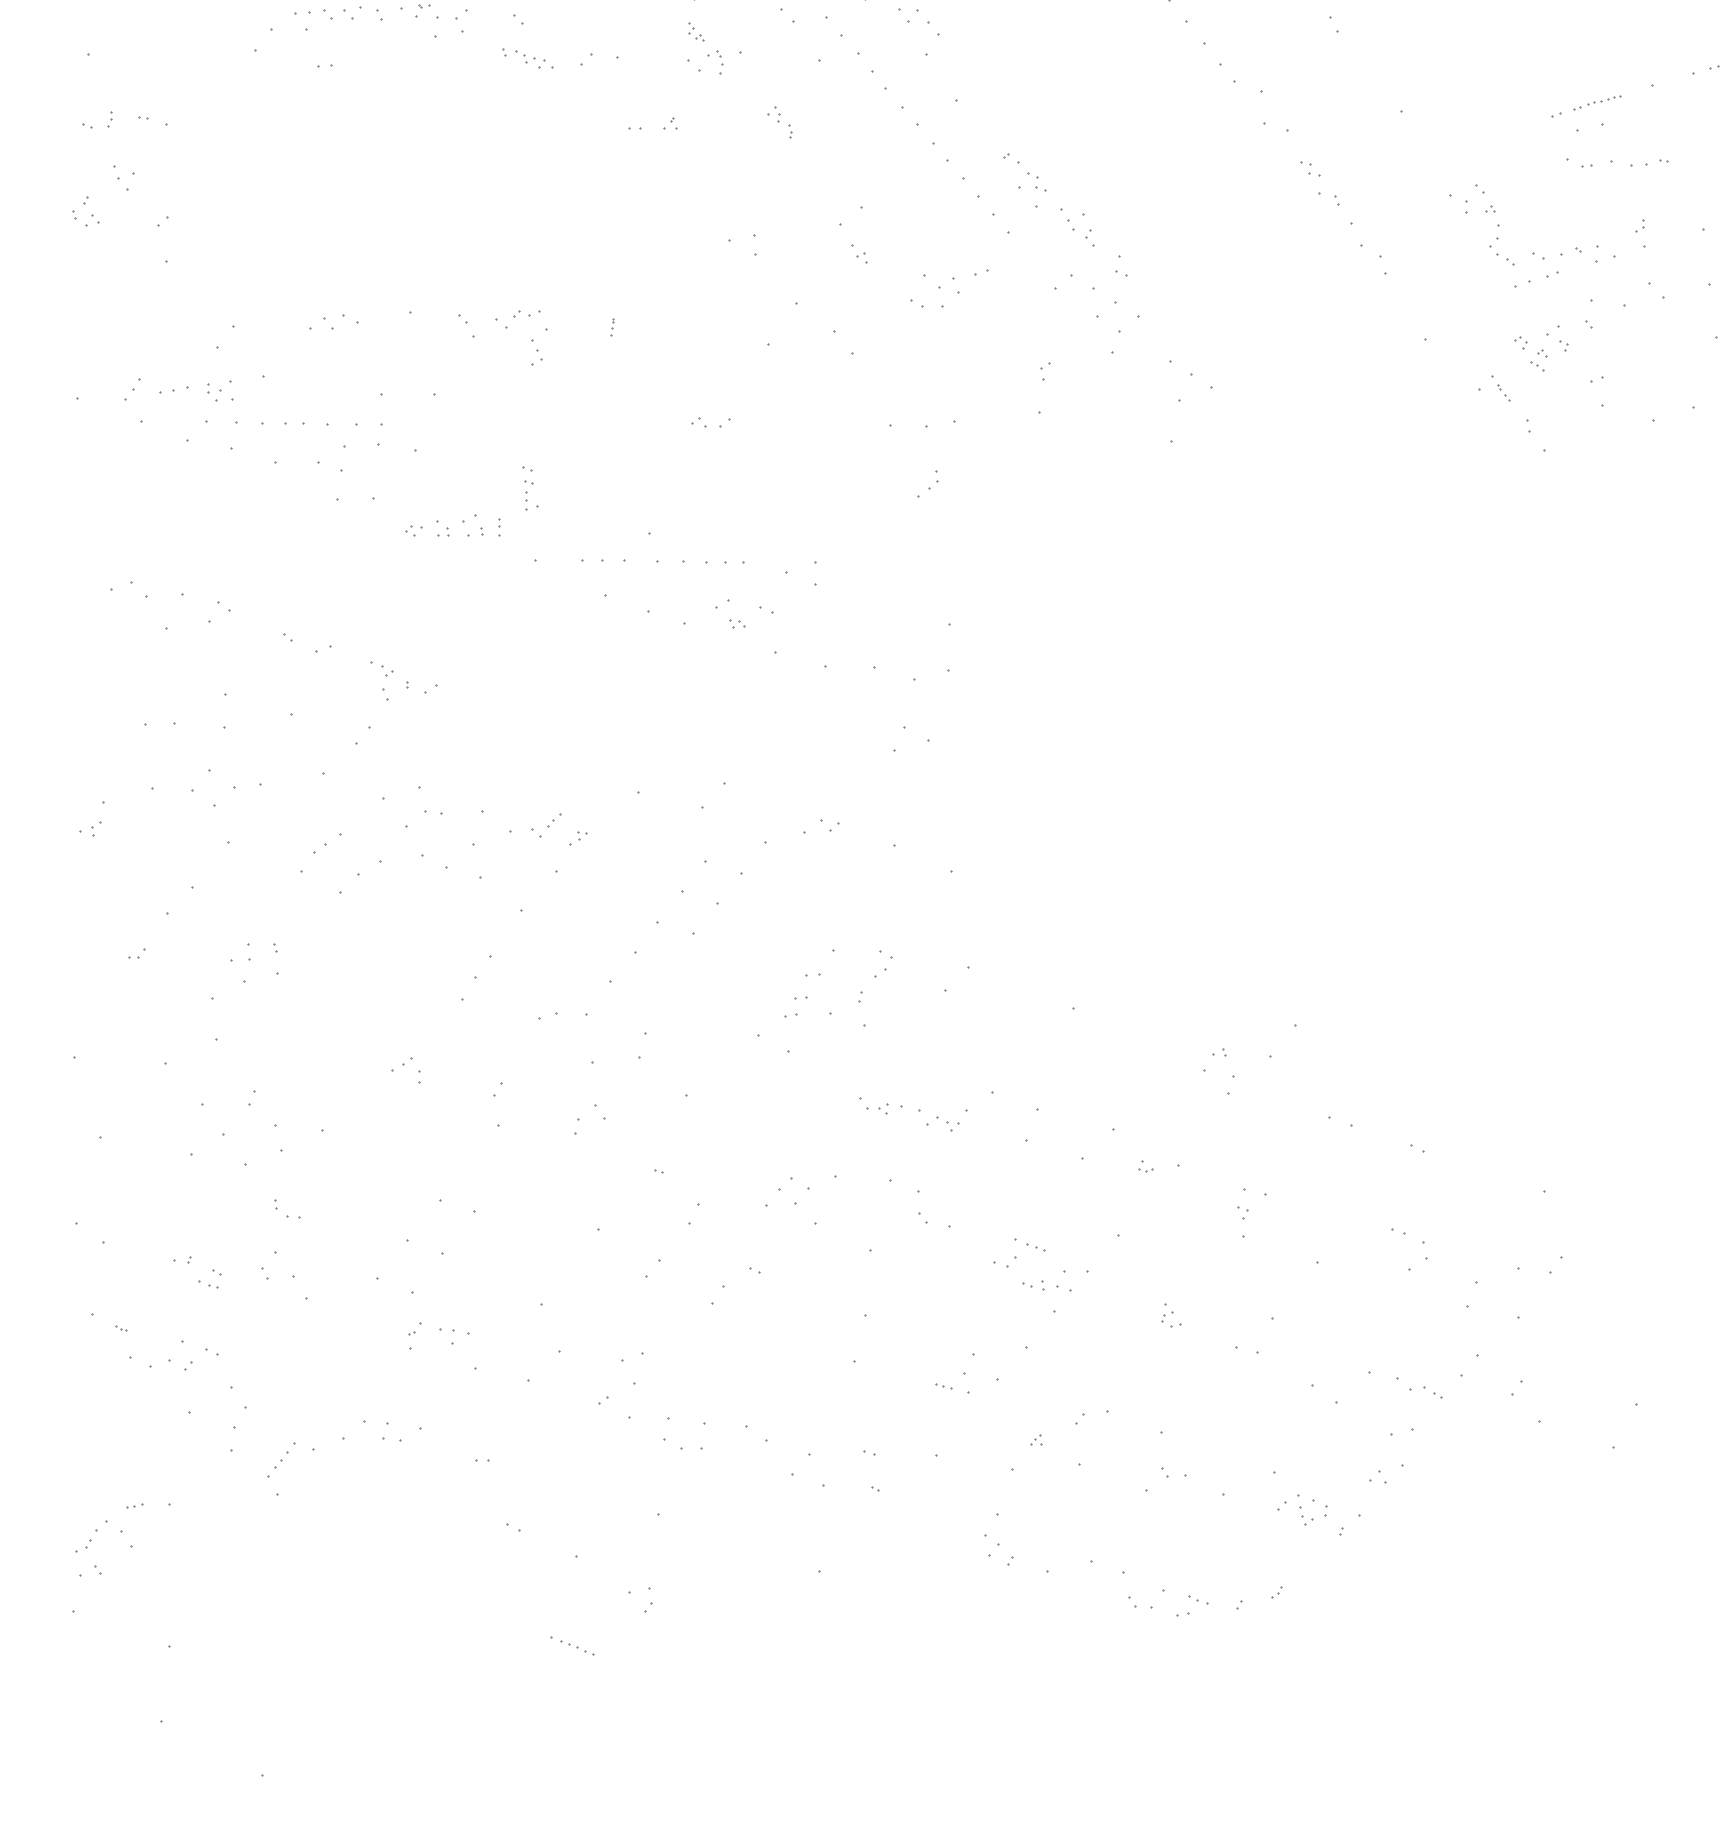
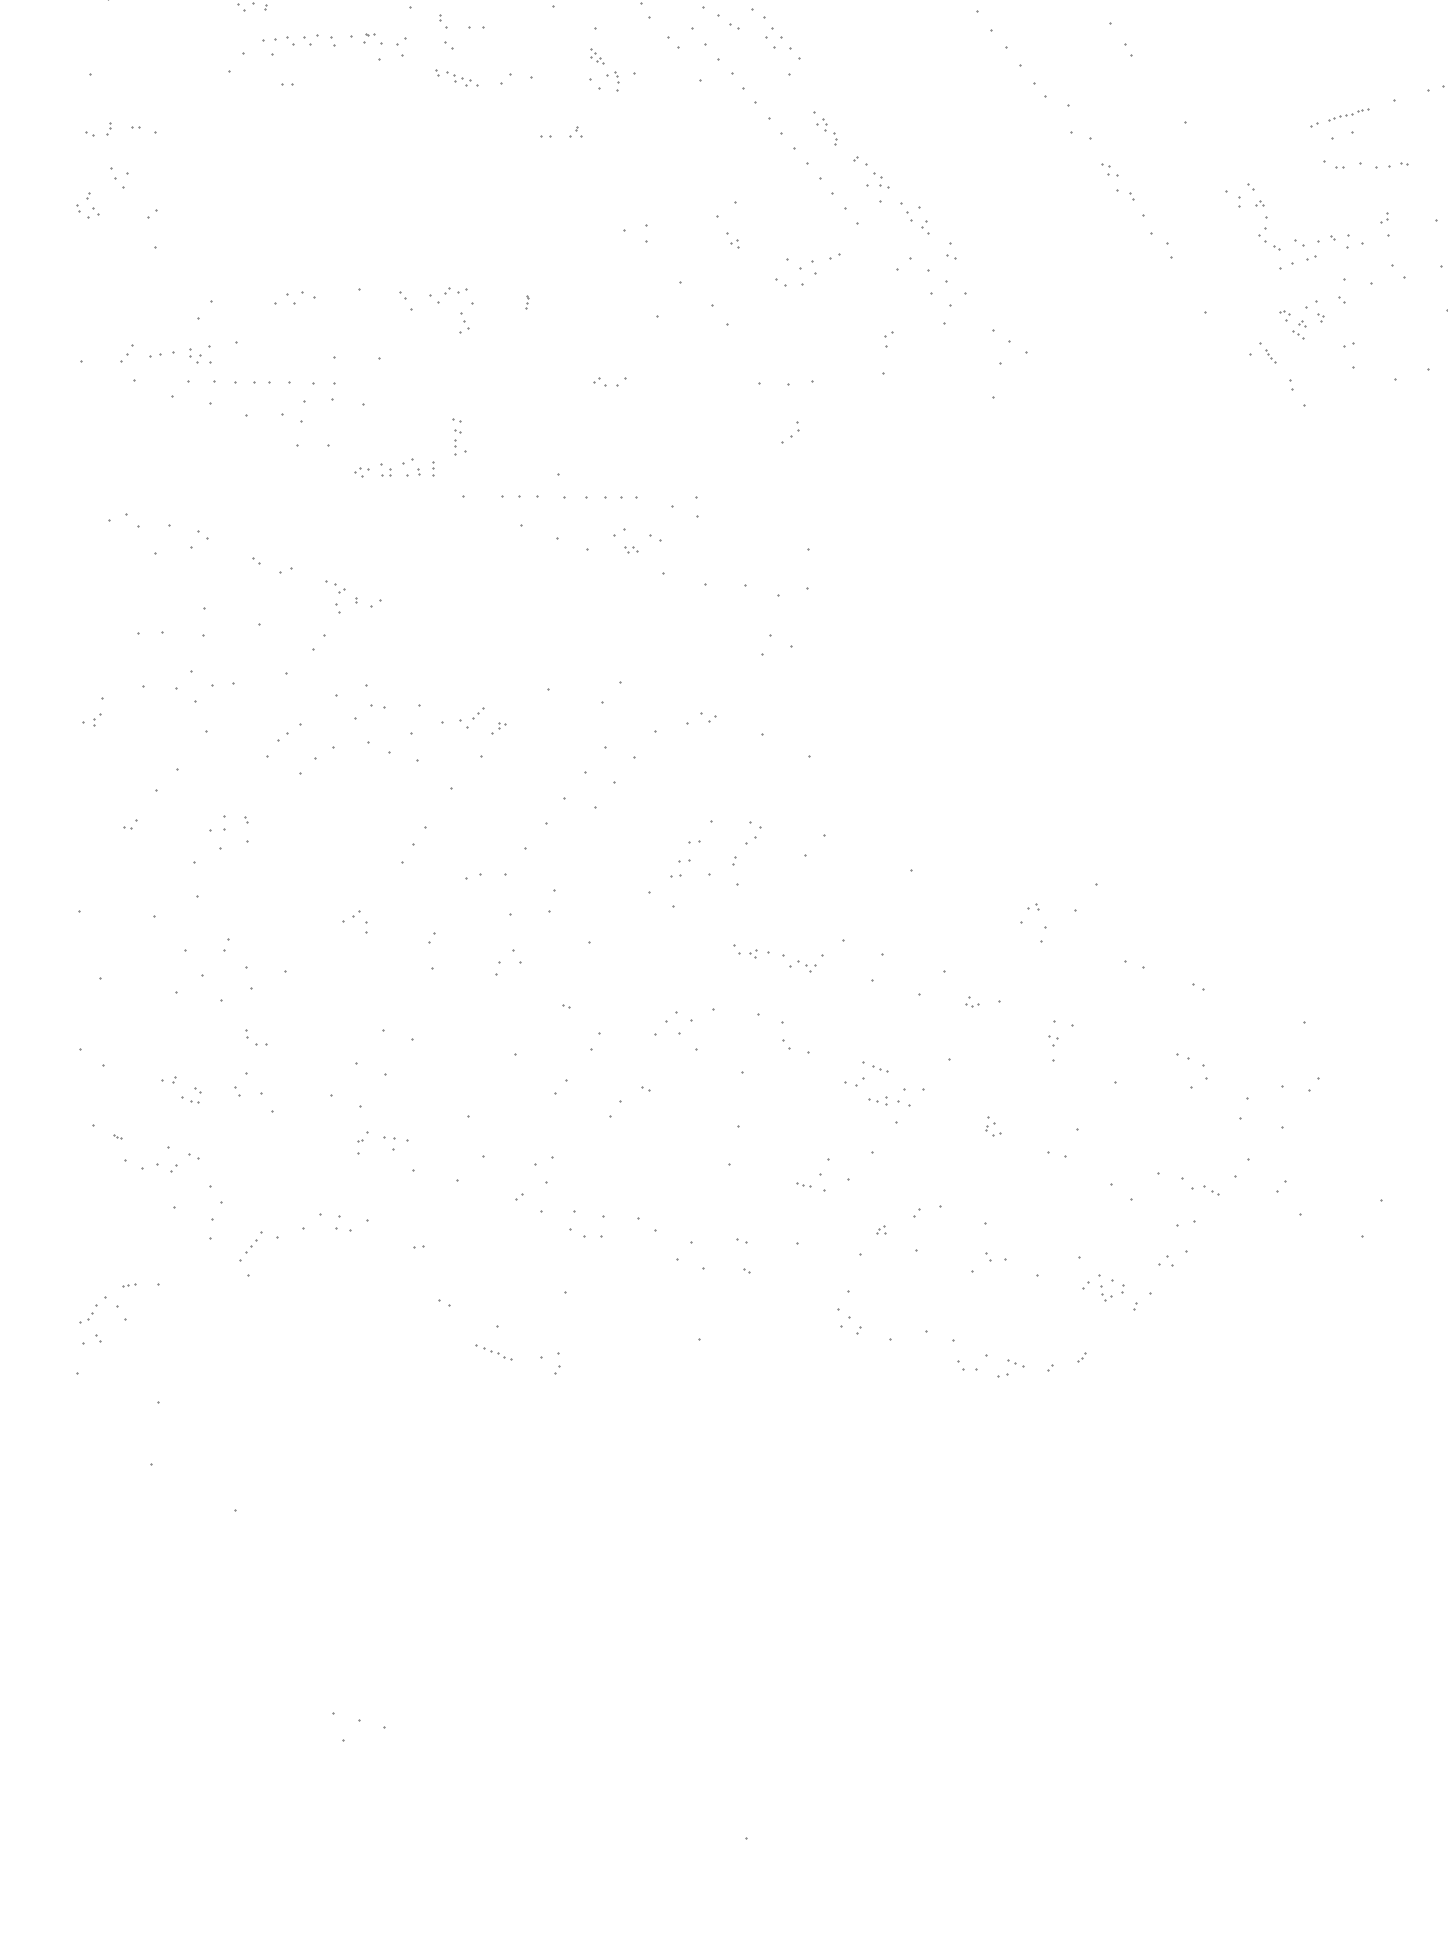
part: (779, 122) -> (826, 131), moved
part: (571, 1645) -> (493, 1352), moved

